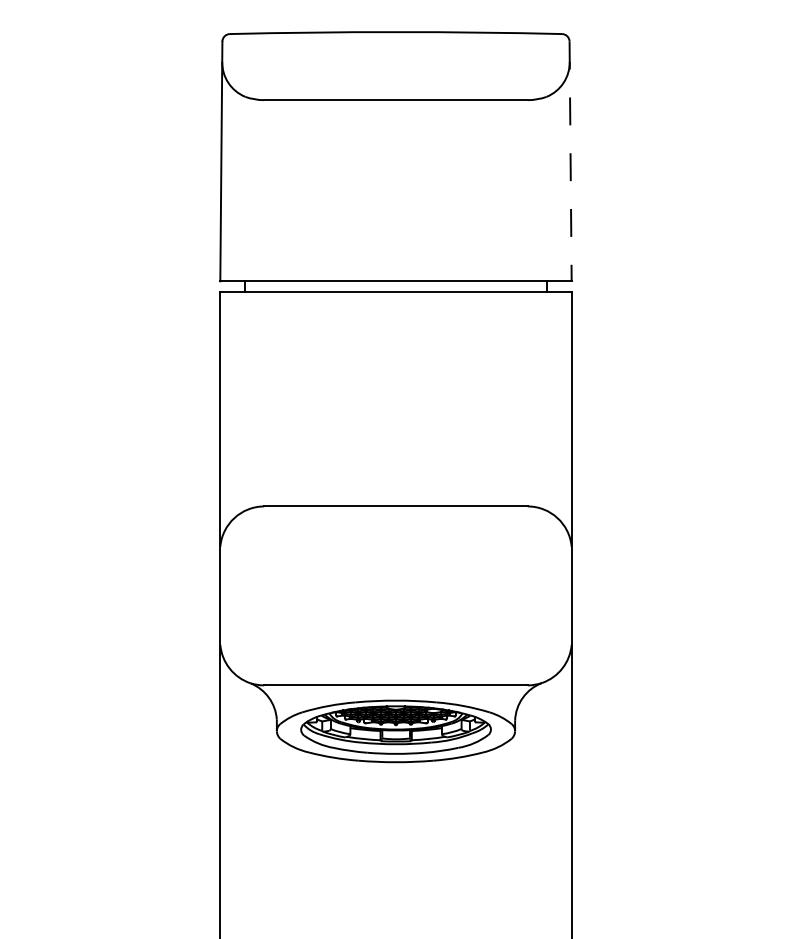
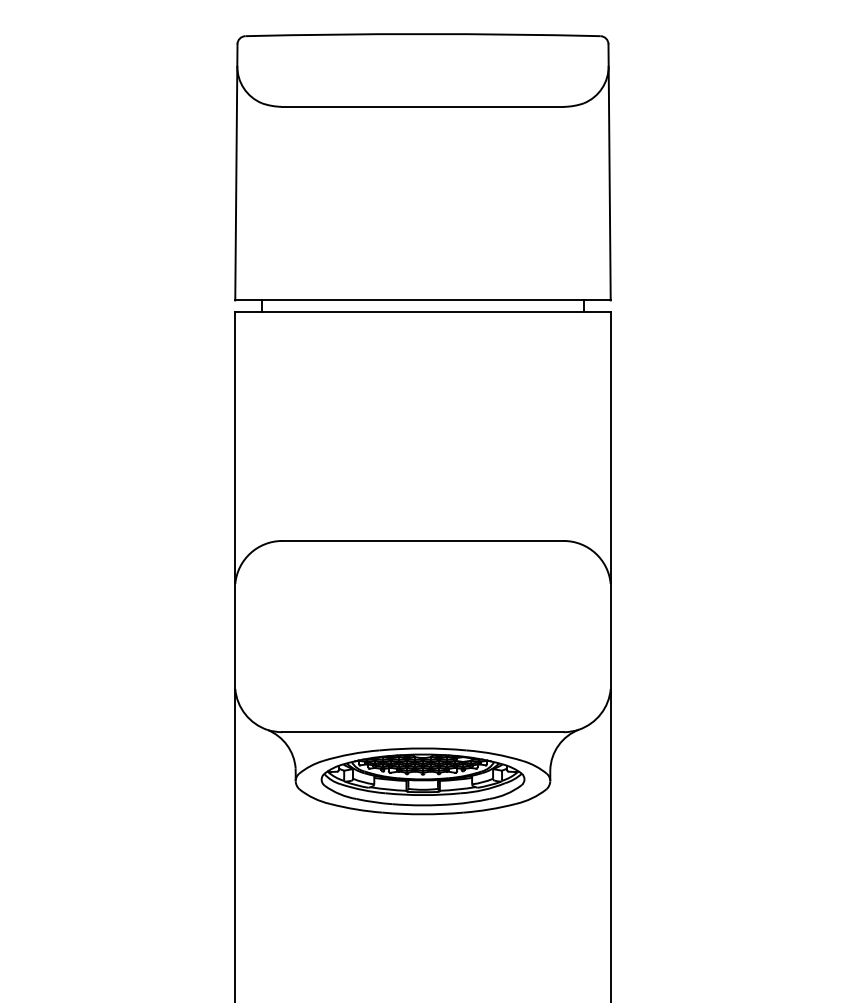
line: (570, 161) -> (609, 172), dashed -> solid

